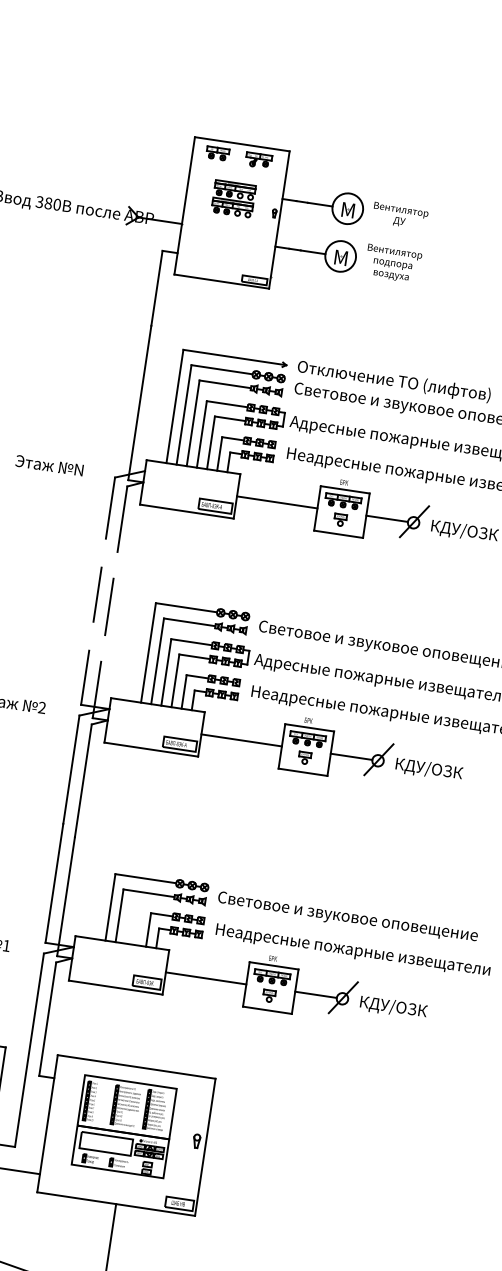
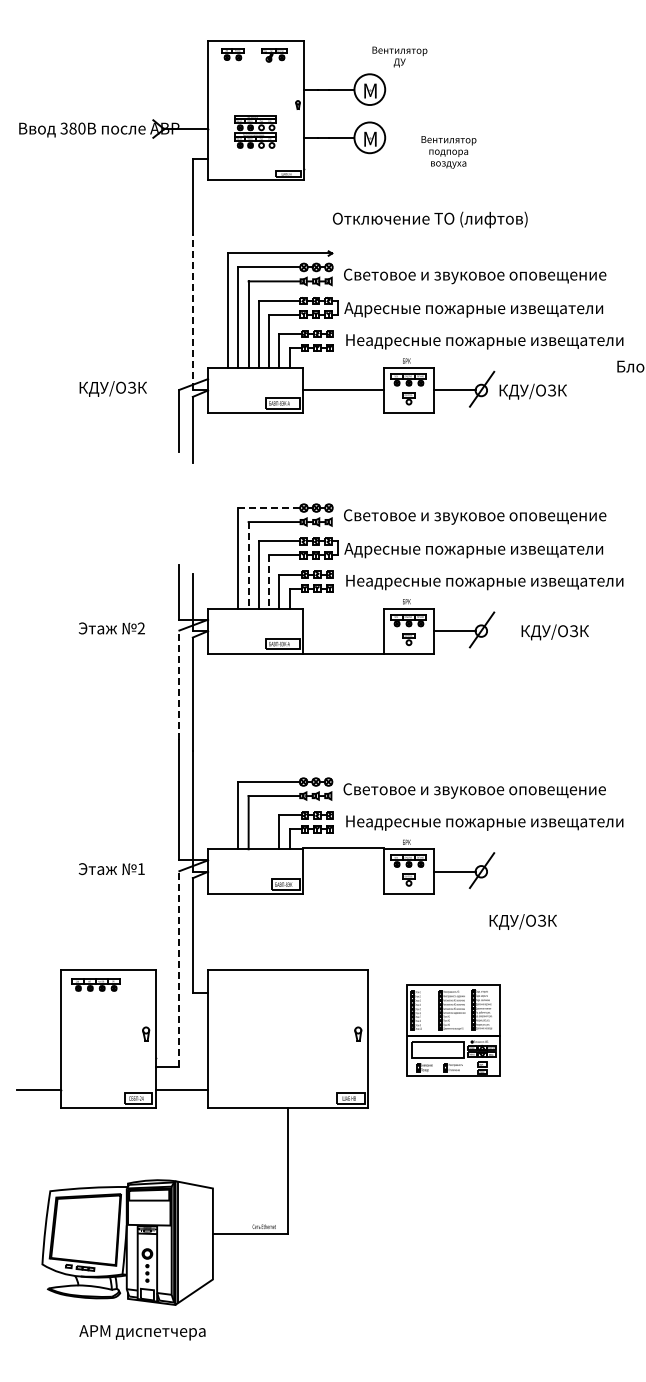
part: (233, 198) -> (255, 131), moved
text: (400, 215) -> (399, 56), moved
text: (392, 263) -> (448, 152), moved
text: (394, 381) -> (430, 219), moved
line: (139, 402) -> (192, 312), solid -> dashed
text: (49, 466) -> (112, 388), Этаж №N -> КДУ/ОЗК
line: (97, 593) -> (179, 507), removed
line: (109, 606) -> (192, 518), removed
line: (186, 608) -> (269, 508), solid -> dashed
line: (157, 661) -> (248, 565), solid -> dashed
line: (175, 681) -> (269, 582), solid -> dashed
line: (241, 740) -> (343, 654), moved
line: (71, 769) -> (179, 685), solid -> dashed
text: (428, 769) -> (554, 632), moved
line: (206, 978) -> (343, 847), moved
text: (392, 1007) -> (522, 921), moved
line: (29, 1049) -> (179, 968), solid -> dashed
part: (124, 1126) -> (453, 1030), moved

